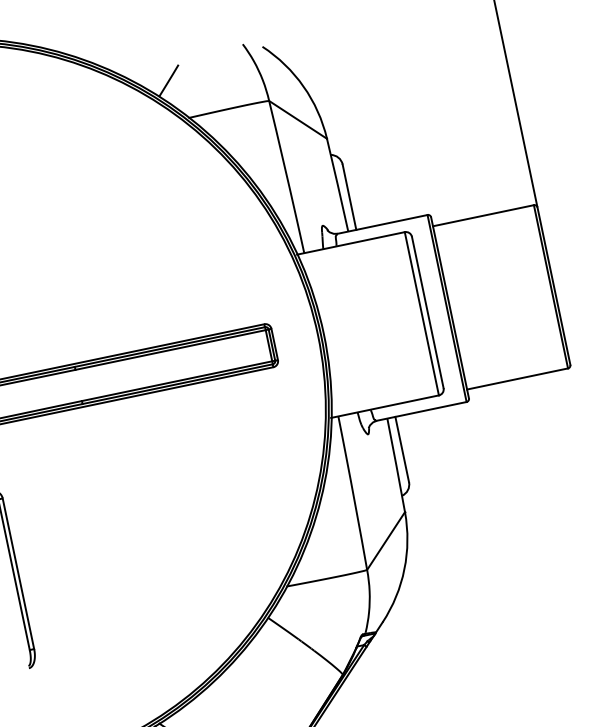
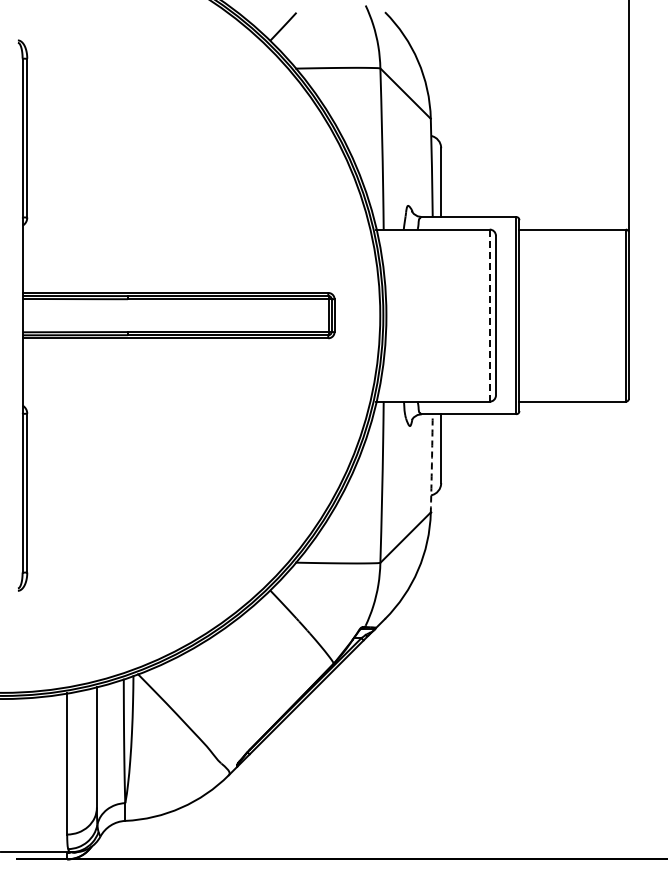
line: (421, 314) -> (489, 316), solid -> dashed
arc: (395, 465) -> (431, 463), solid -> dashed

